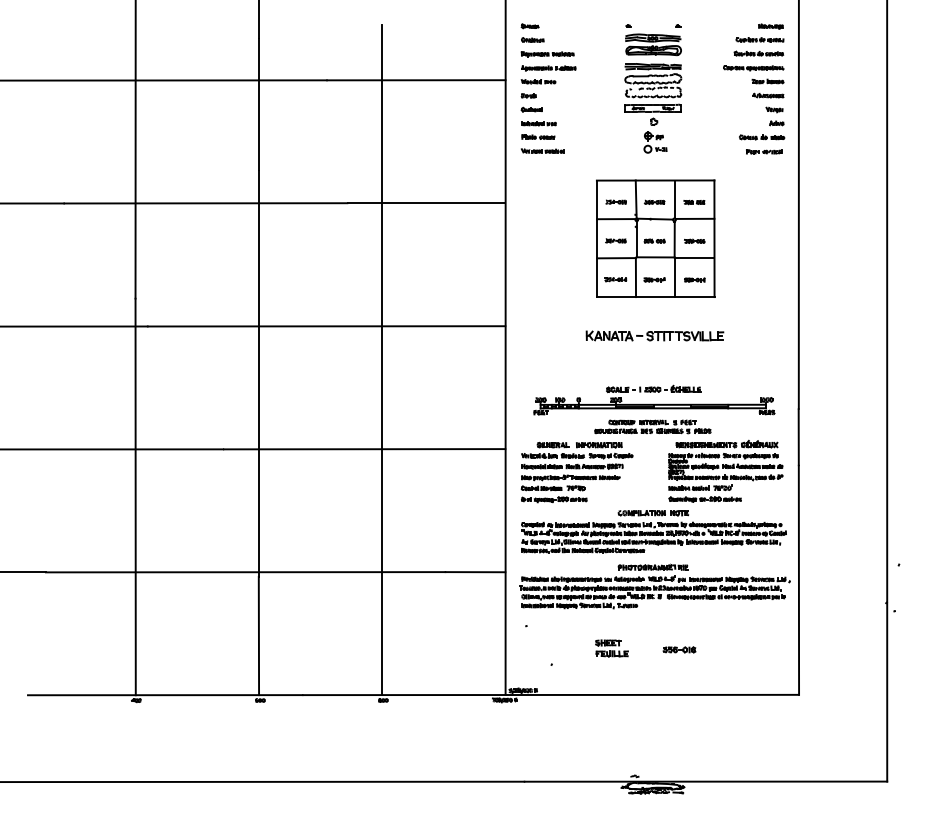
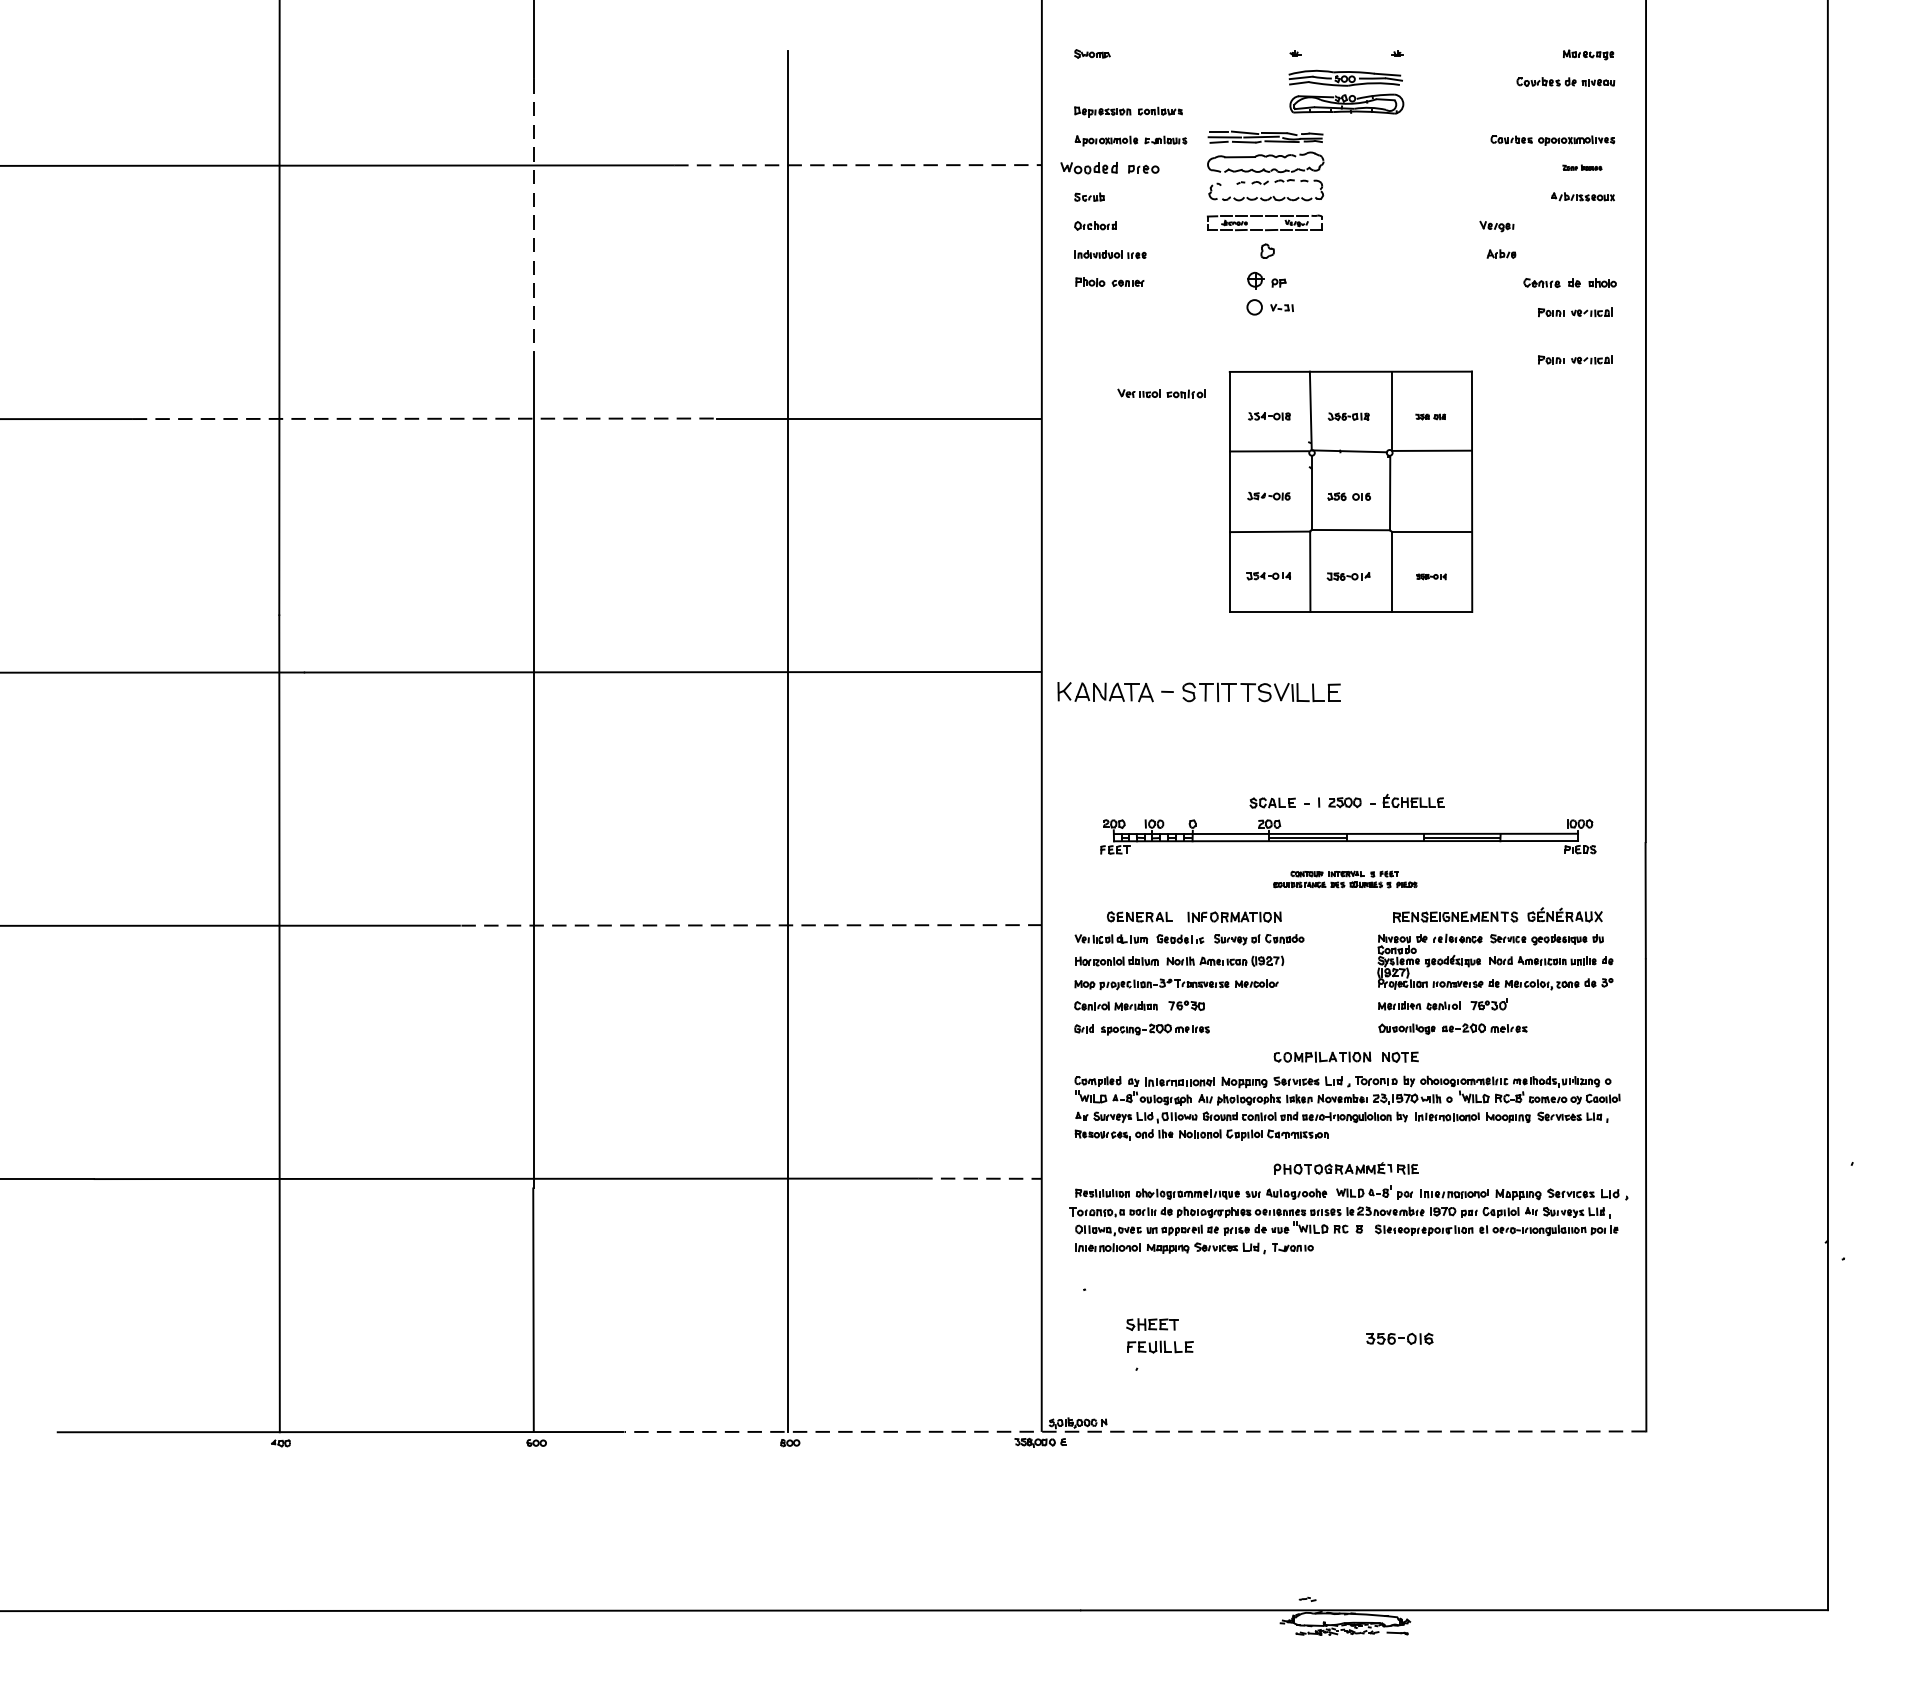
part: (532, 39) -> (1097, 81), removed
part: (758, 53) -> (1562, 110), removed
line: (416, 80) -> (858, 165), solid -> dashed
part: (538, 81) -> (1109, 167), size x1.4
part: (767, 81) -> (1581, 167), size x0.6
line: (258, 104) -> (532, 215), solid -> dashed
part: (653, 108) -> (1266, 223), moved
part: (774, 116) -> (1496, 239), moved
part: (542, 150) -> (1161, 392), moved
part: (764, 174) -> (1575, 359), added
part: (694, 202) -> (1430, 417), size x0.7
line: (206, 203) -> (425, 419), solid -> dashed
part: (694, 240) -> (1430, 495), removed
part: (694, 279) -> (1430, 575), size x0.7
part: (654, 335) -> (1198, 691), moved
part: (652, 426) -> (1344, 878), size x0.6
line: (364, 449) -> (751, 925), solid -> dashed
line: (475, 572) -> (979, 1179), solid -> dashed
part: (611, 648) -> (1158, 1335), moved
line: (550, 694) -> (1134, 1430), solid -> dashed

